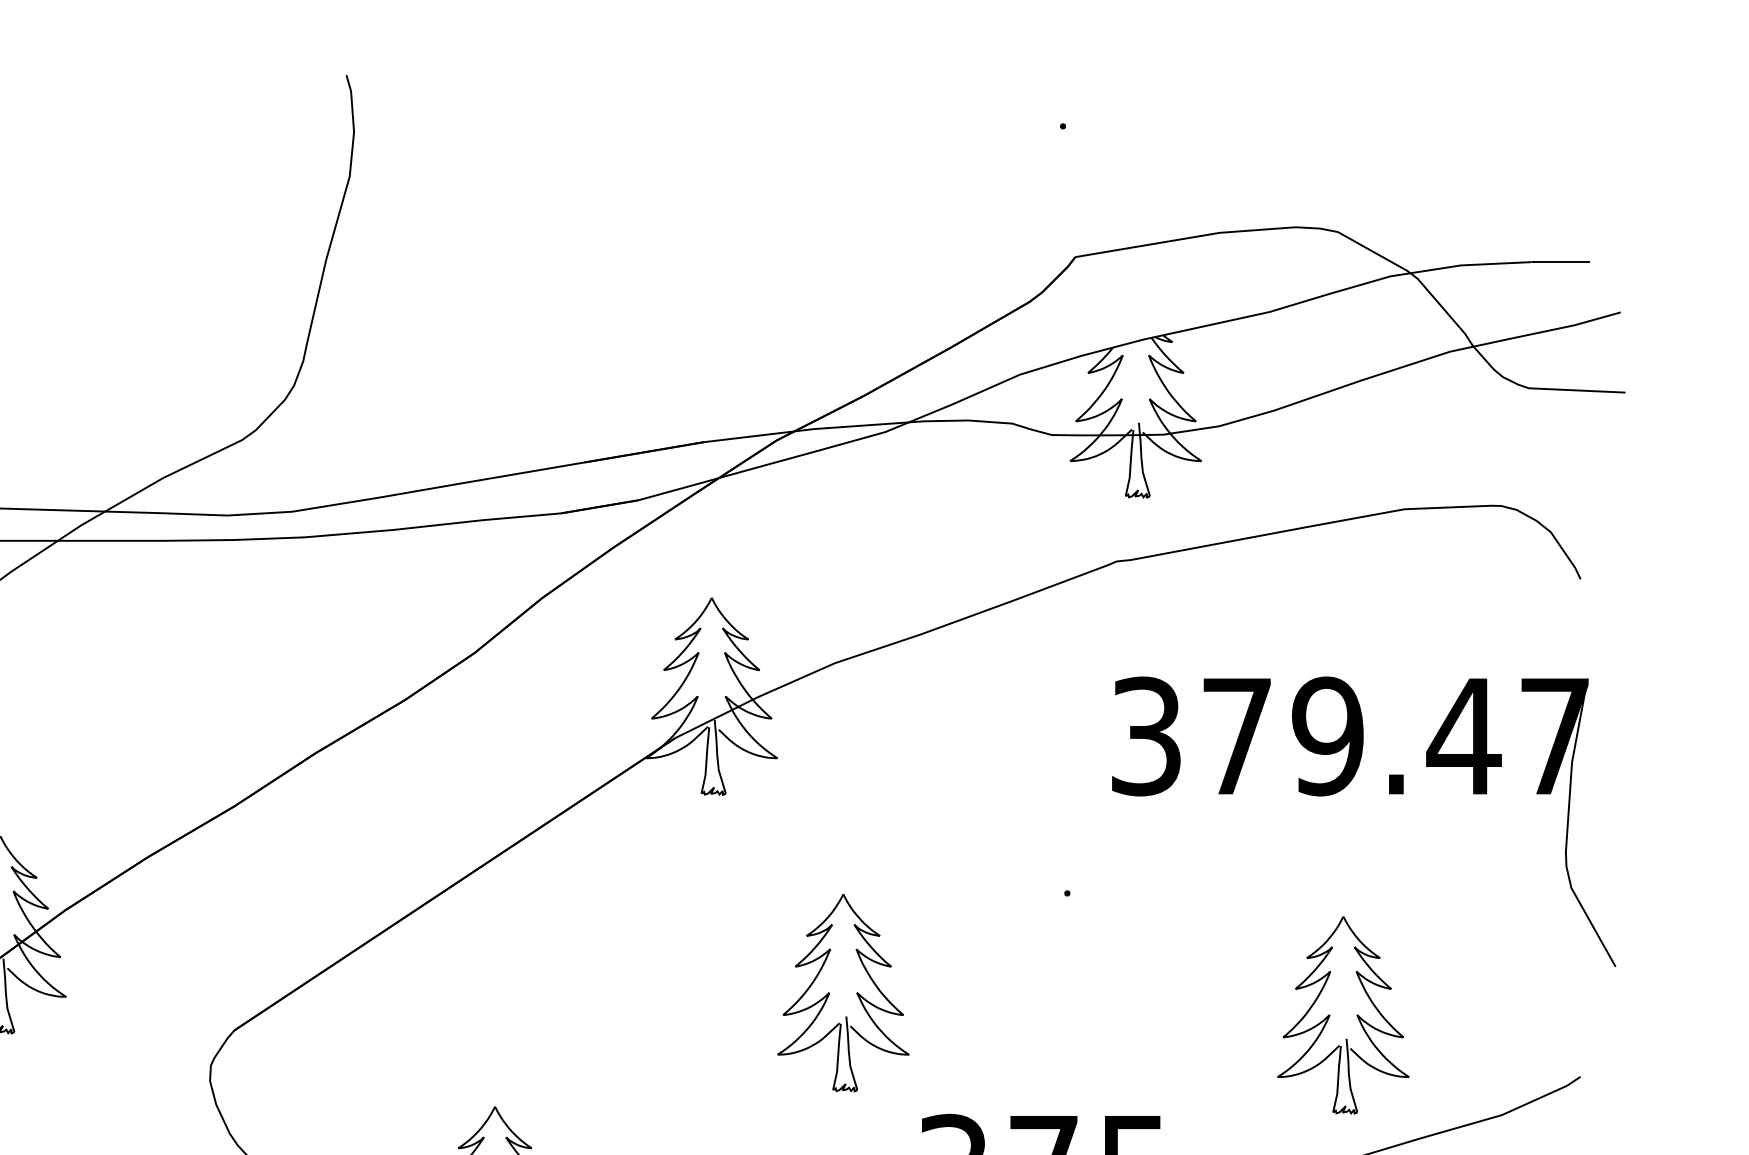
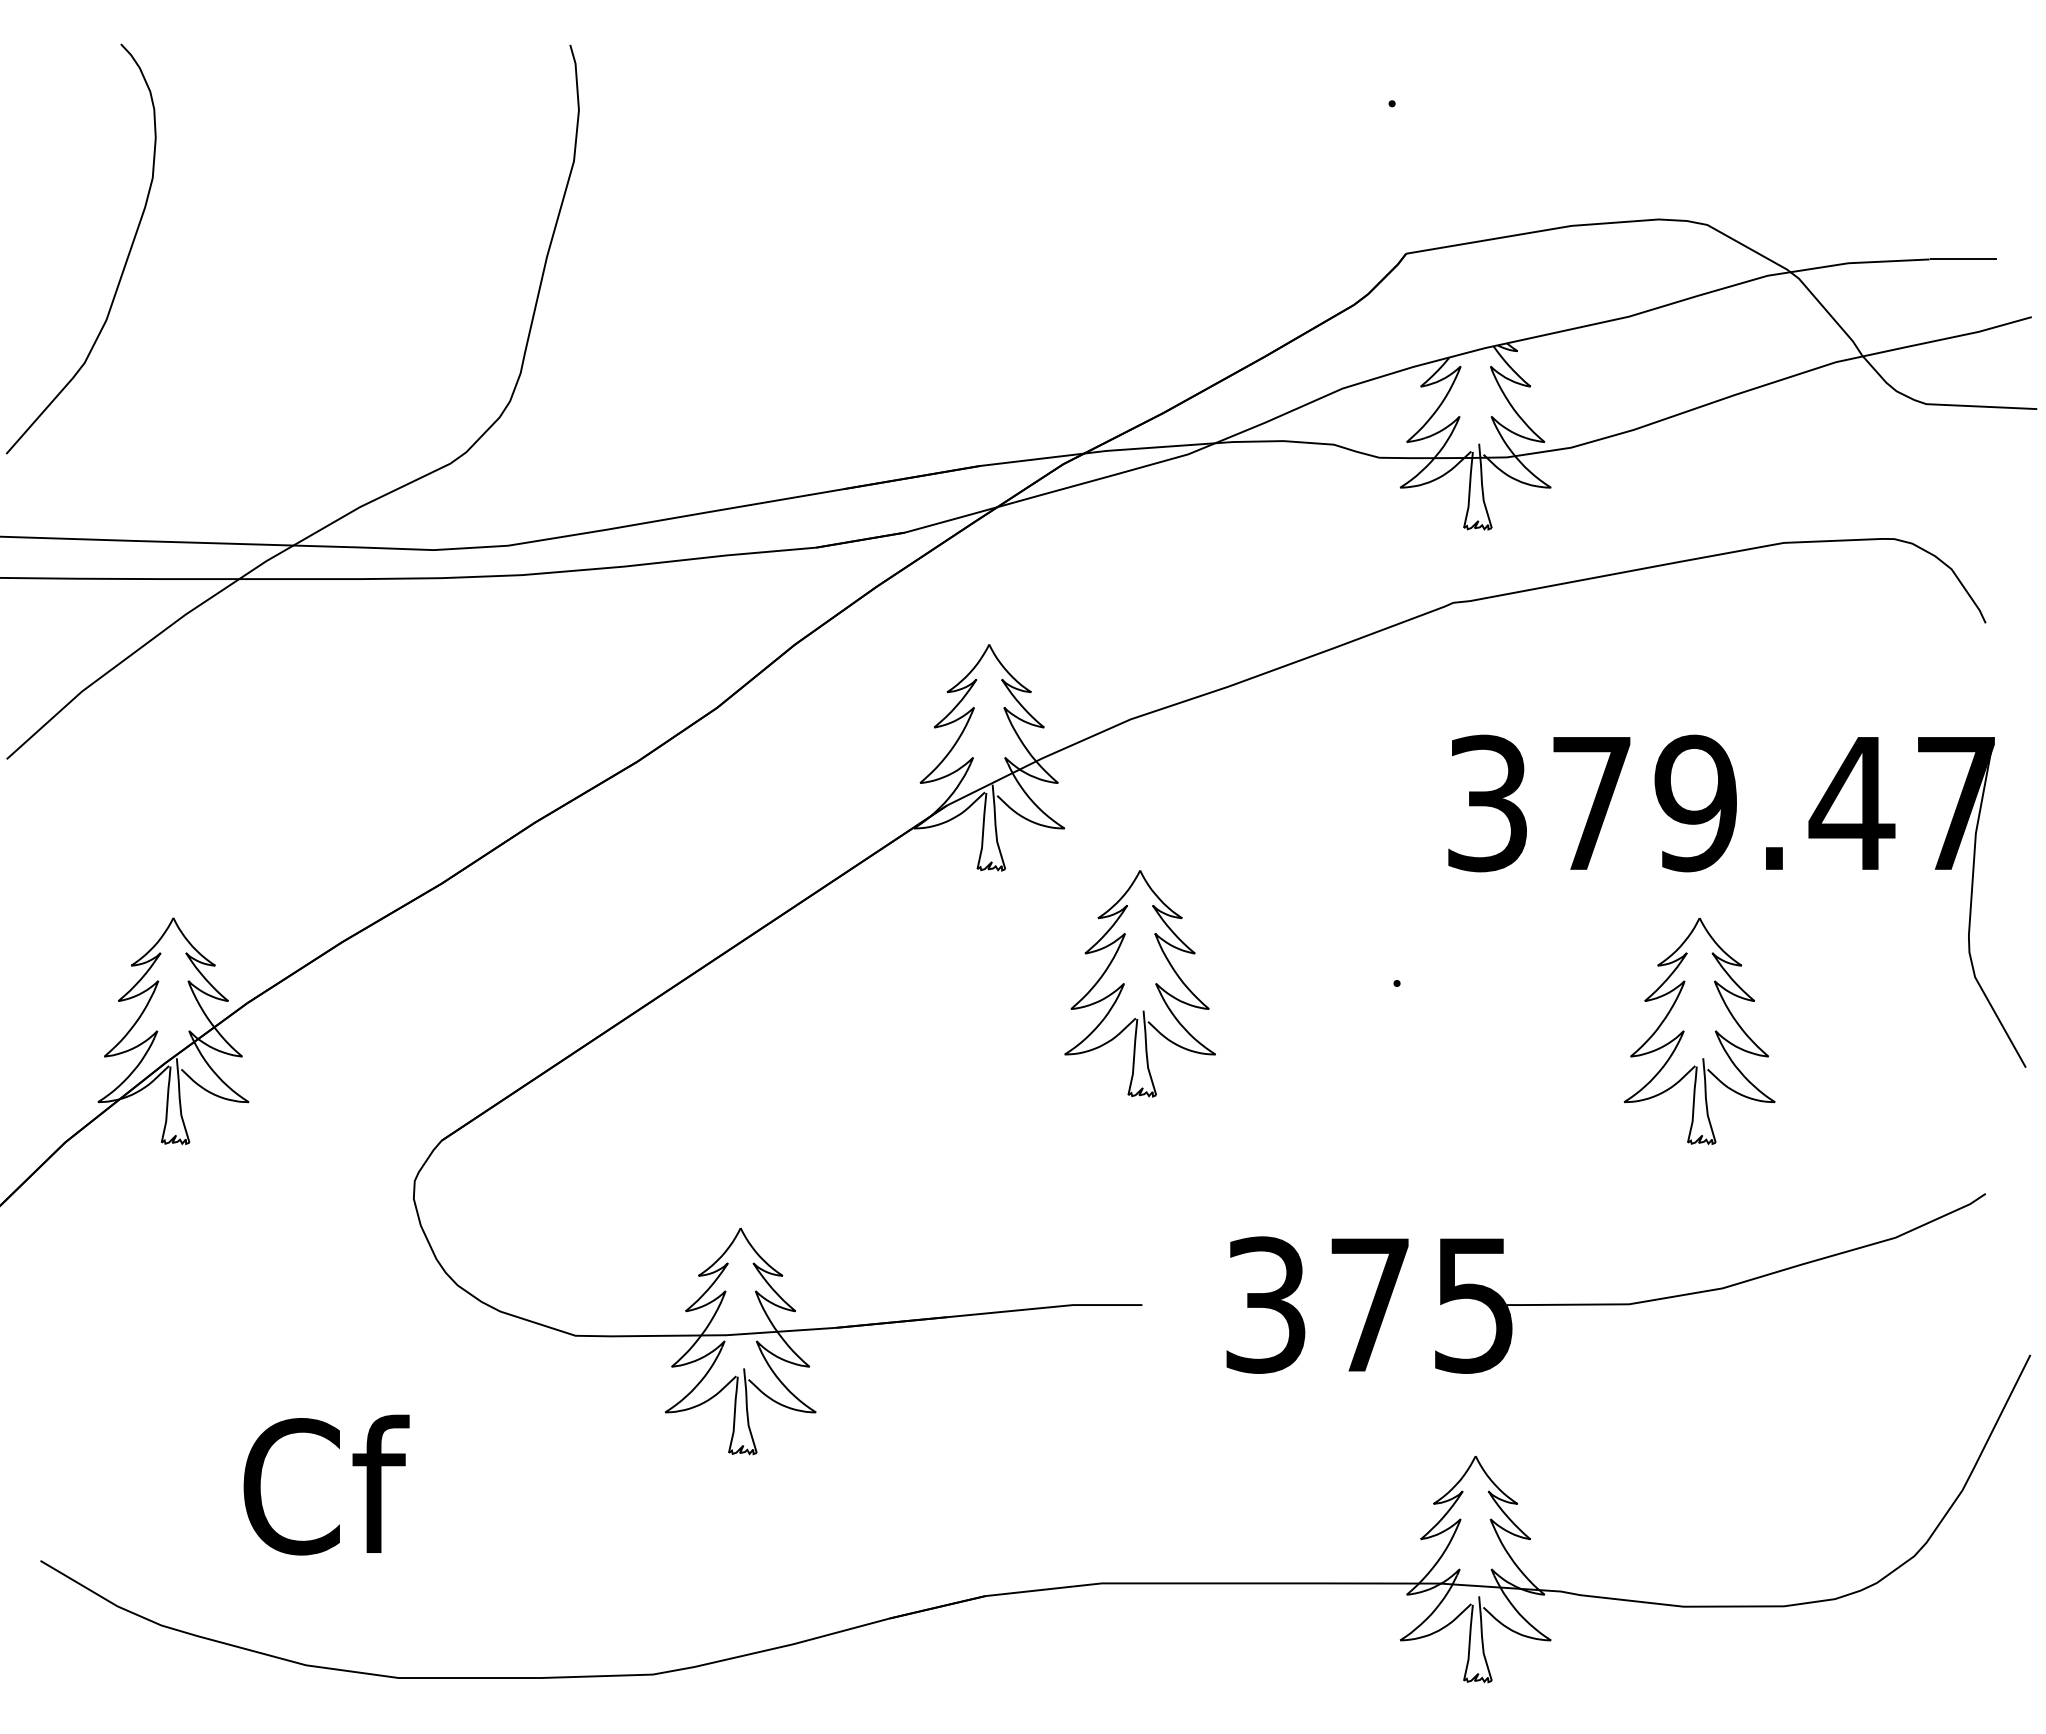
part: (829, 992) -> (1124, 983), moved
part: (1330, 1015) -> (1684, 1031), moved

